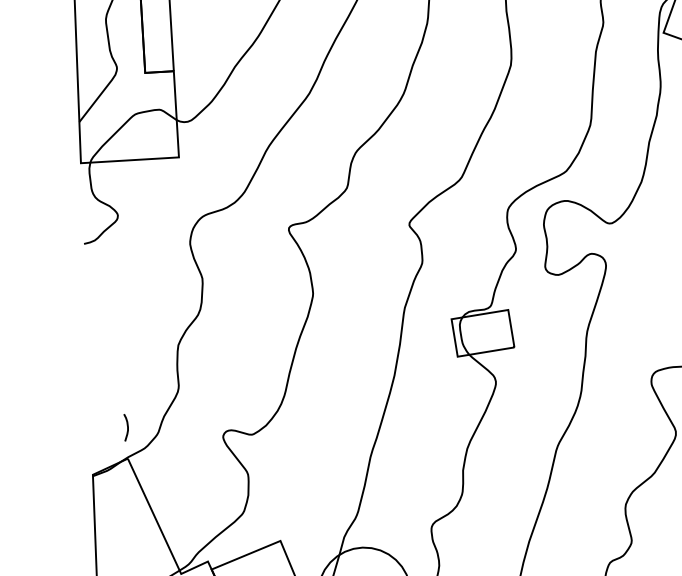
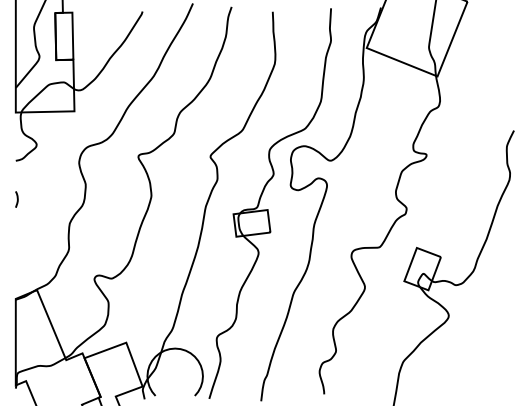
line: (125, 425) -> (16, 198), moved

